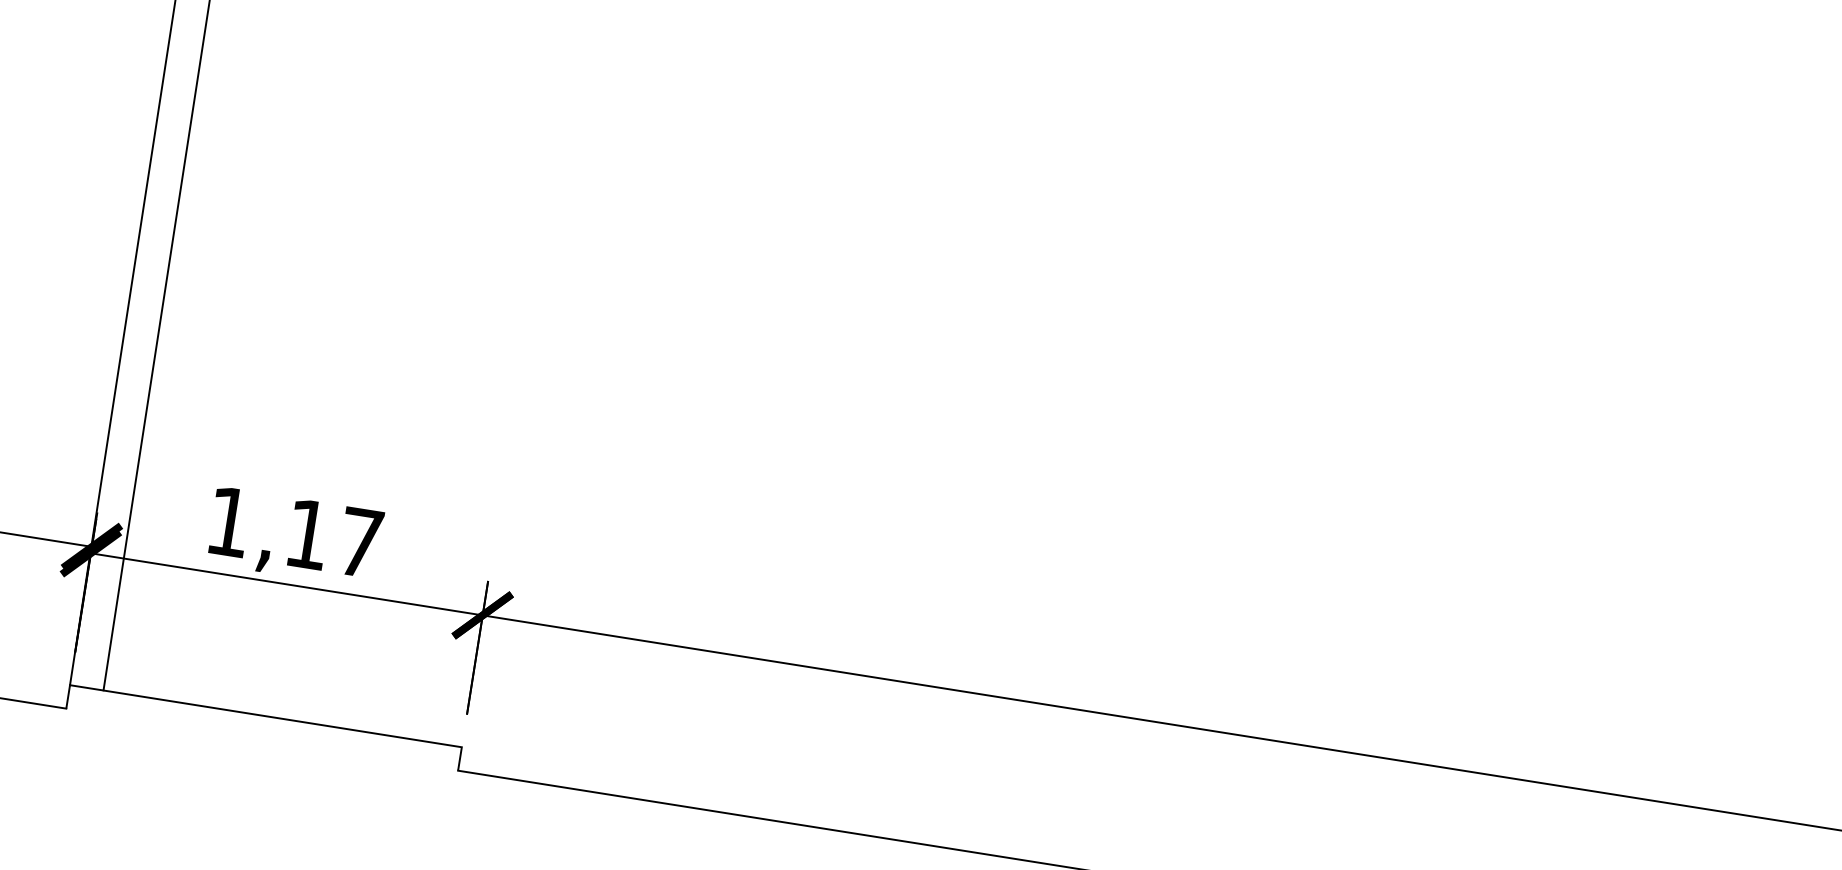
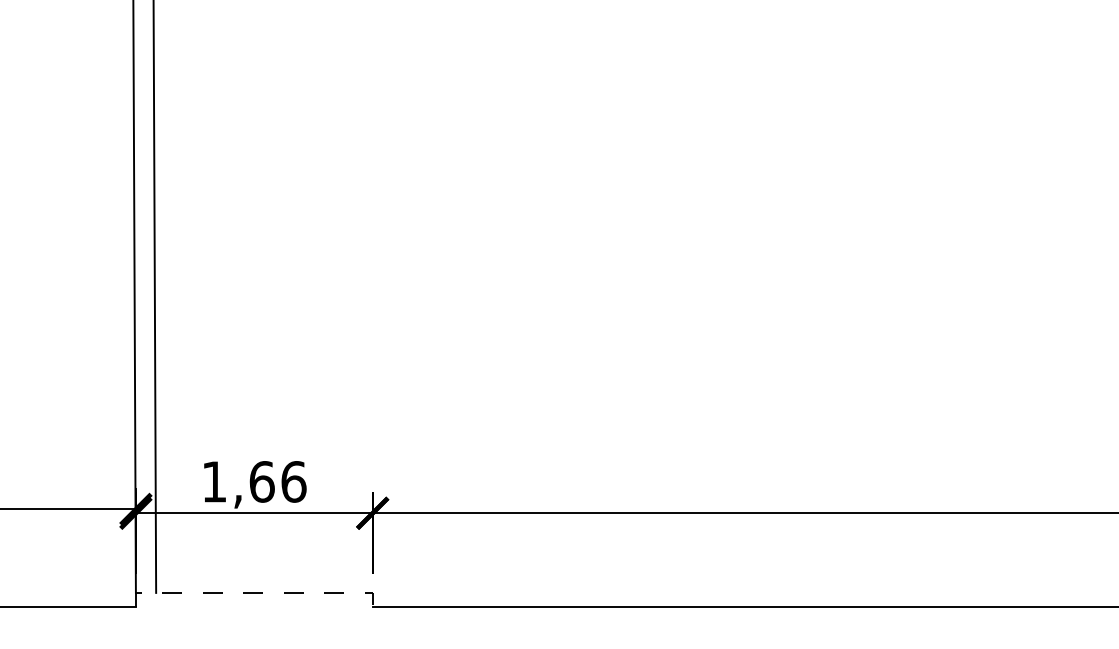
text: (333, 537) -> (277, 481), 1,17 -> 1,66
line: (266, 717) -> (254, 593), solid -> dashed

